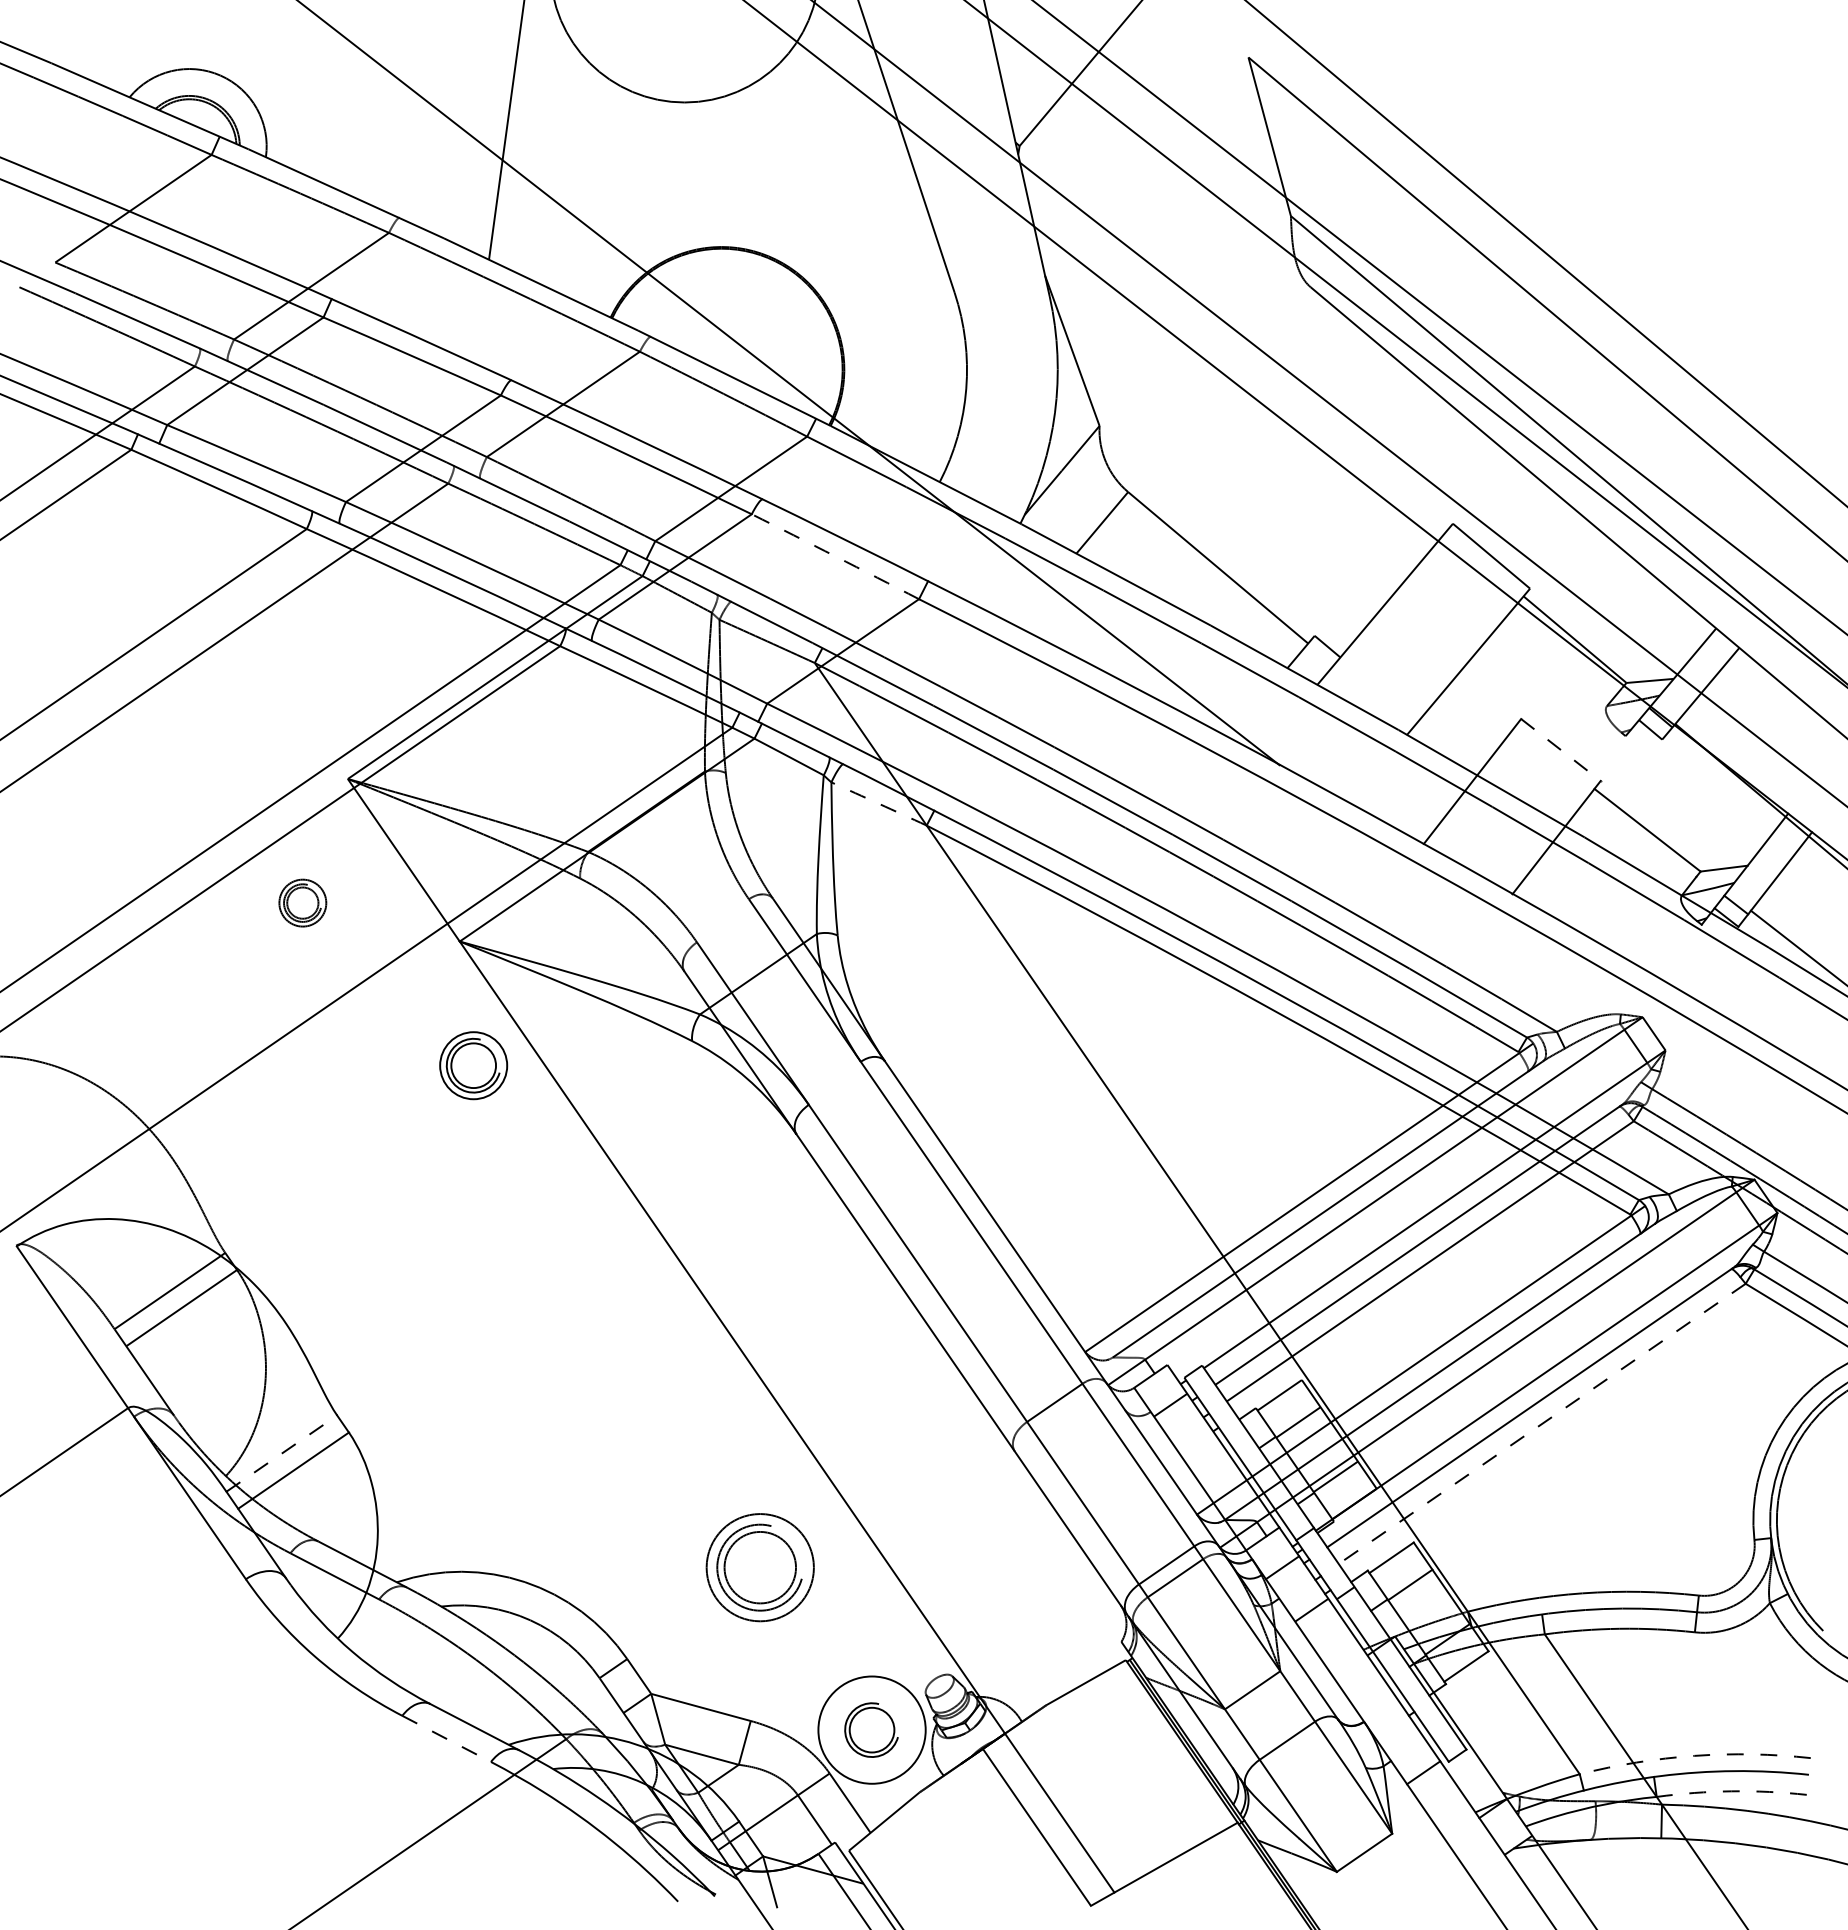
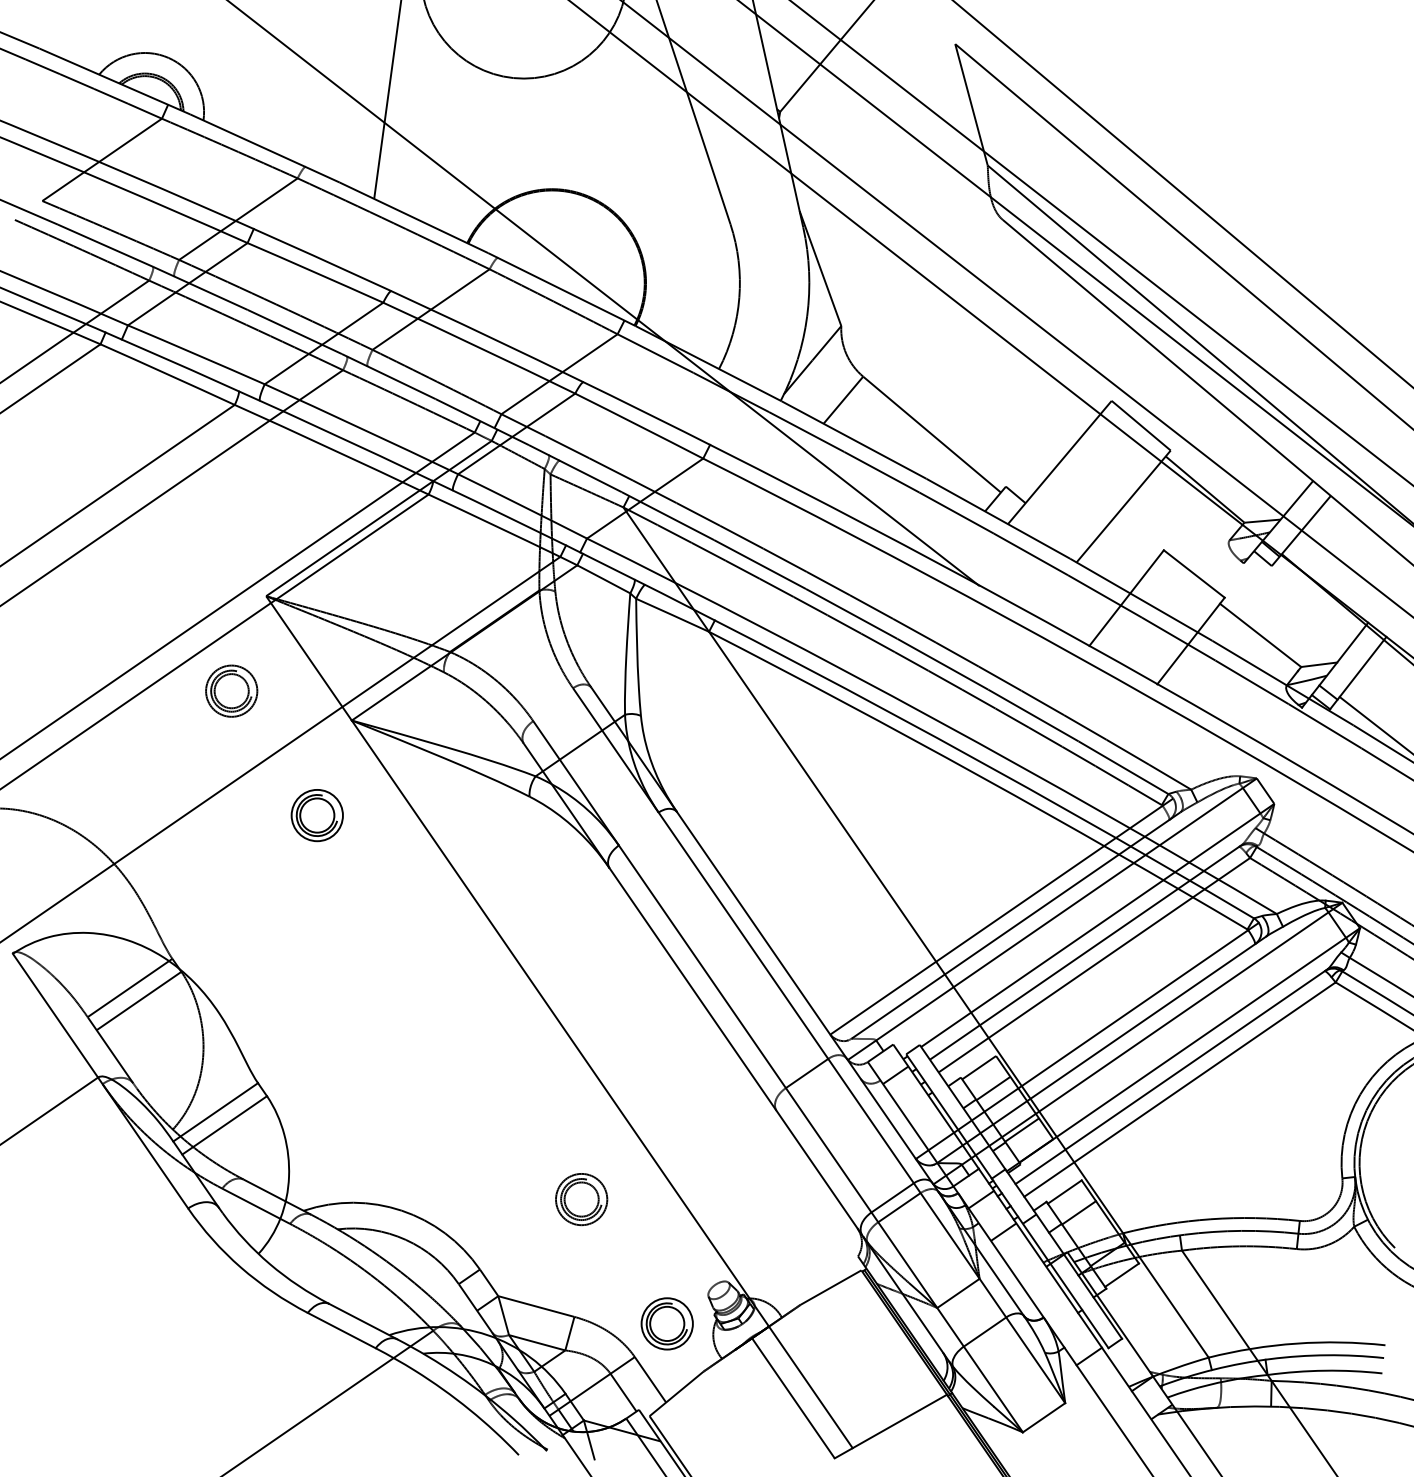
arc: (835, 556) -> (639, 425), dashed -> solid
line: (1561, 750) -> (1194, 574), dashed -> solid
arc: (879, 803) -> (672, 614), dashed -> solid
part: (302, 902) -> (231, 690), size x1.43
part: (473, 1065) -> (317, 815), moved
line: (1541, 1424) -> (1179, 1090), dashed -> solid
line: (282, 1453) -> (216, 1112), dashed -> solid
part: (759, 1567) -> (581, 1199), size x0.62
circle: (871, 1729) -> (666, 1323), size x0.62
line: (446, 1738) -> (341, 1330), dashed -> solid
arc: (1694, 1755) -> (1296, 1343), dashed -> solid
arc: (1731, 1791) -> (1324, 1370), dashed -> solid

